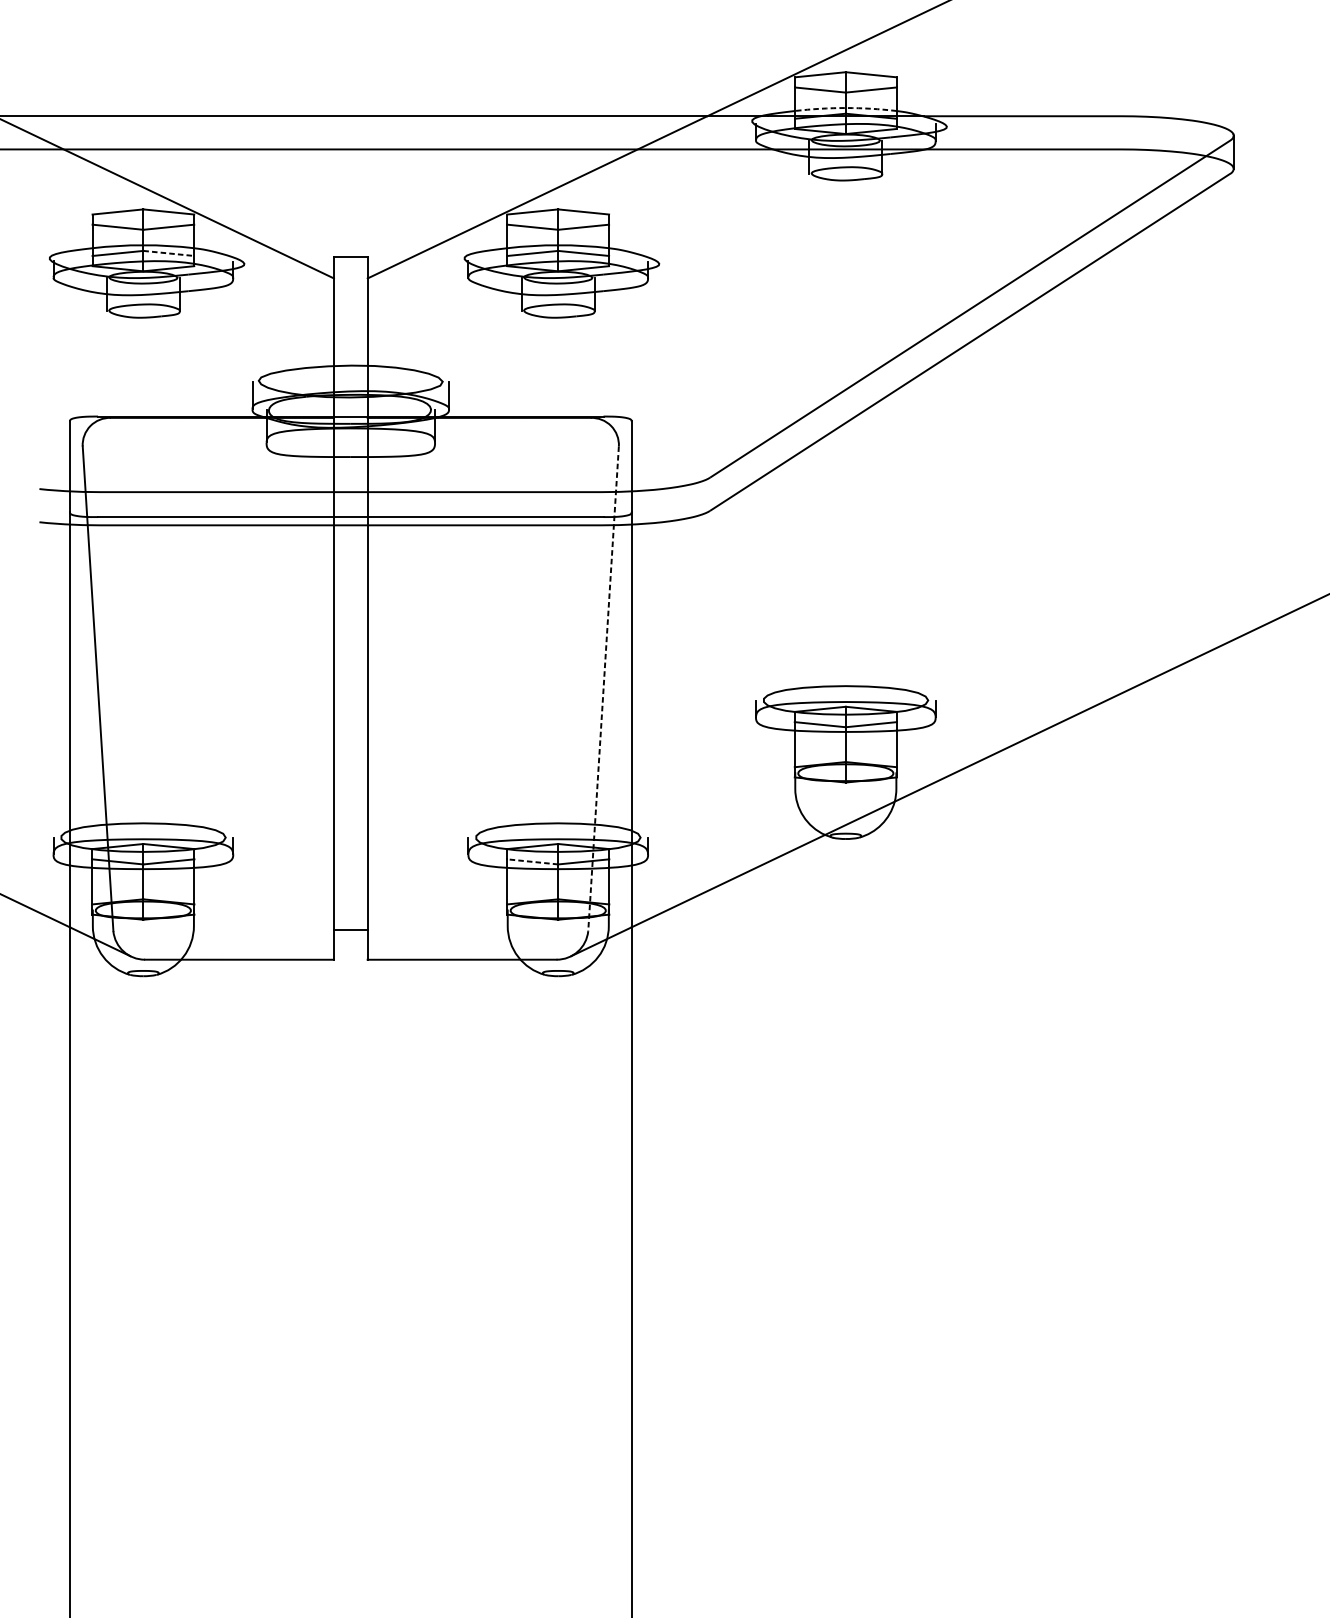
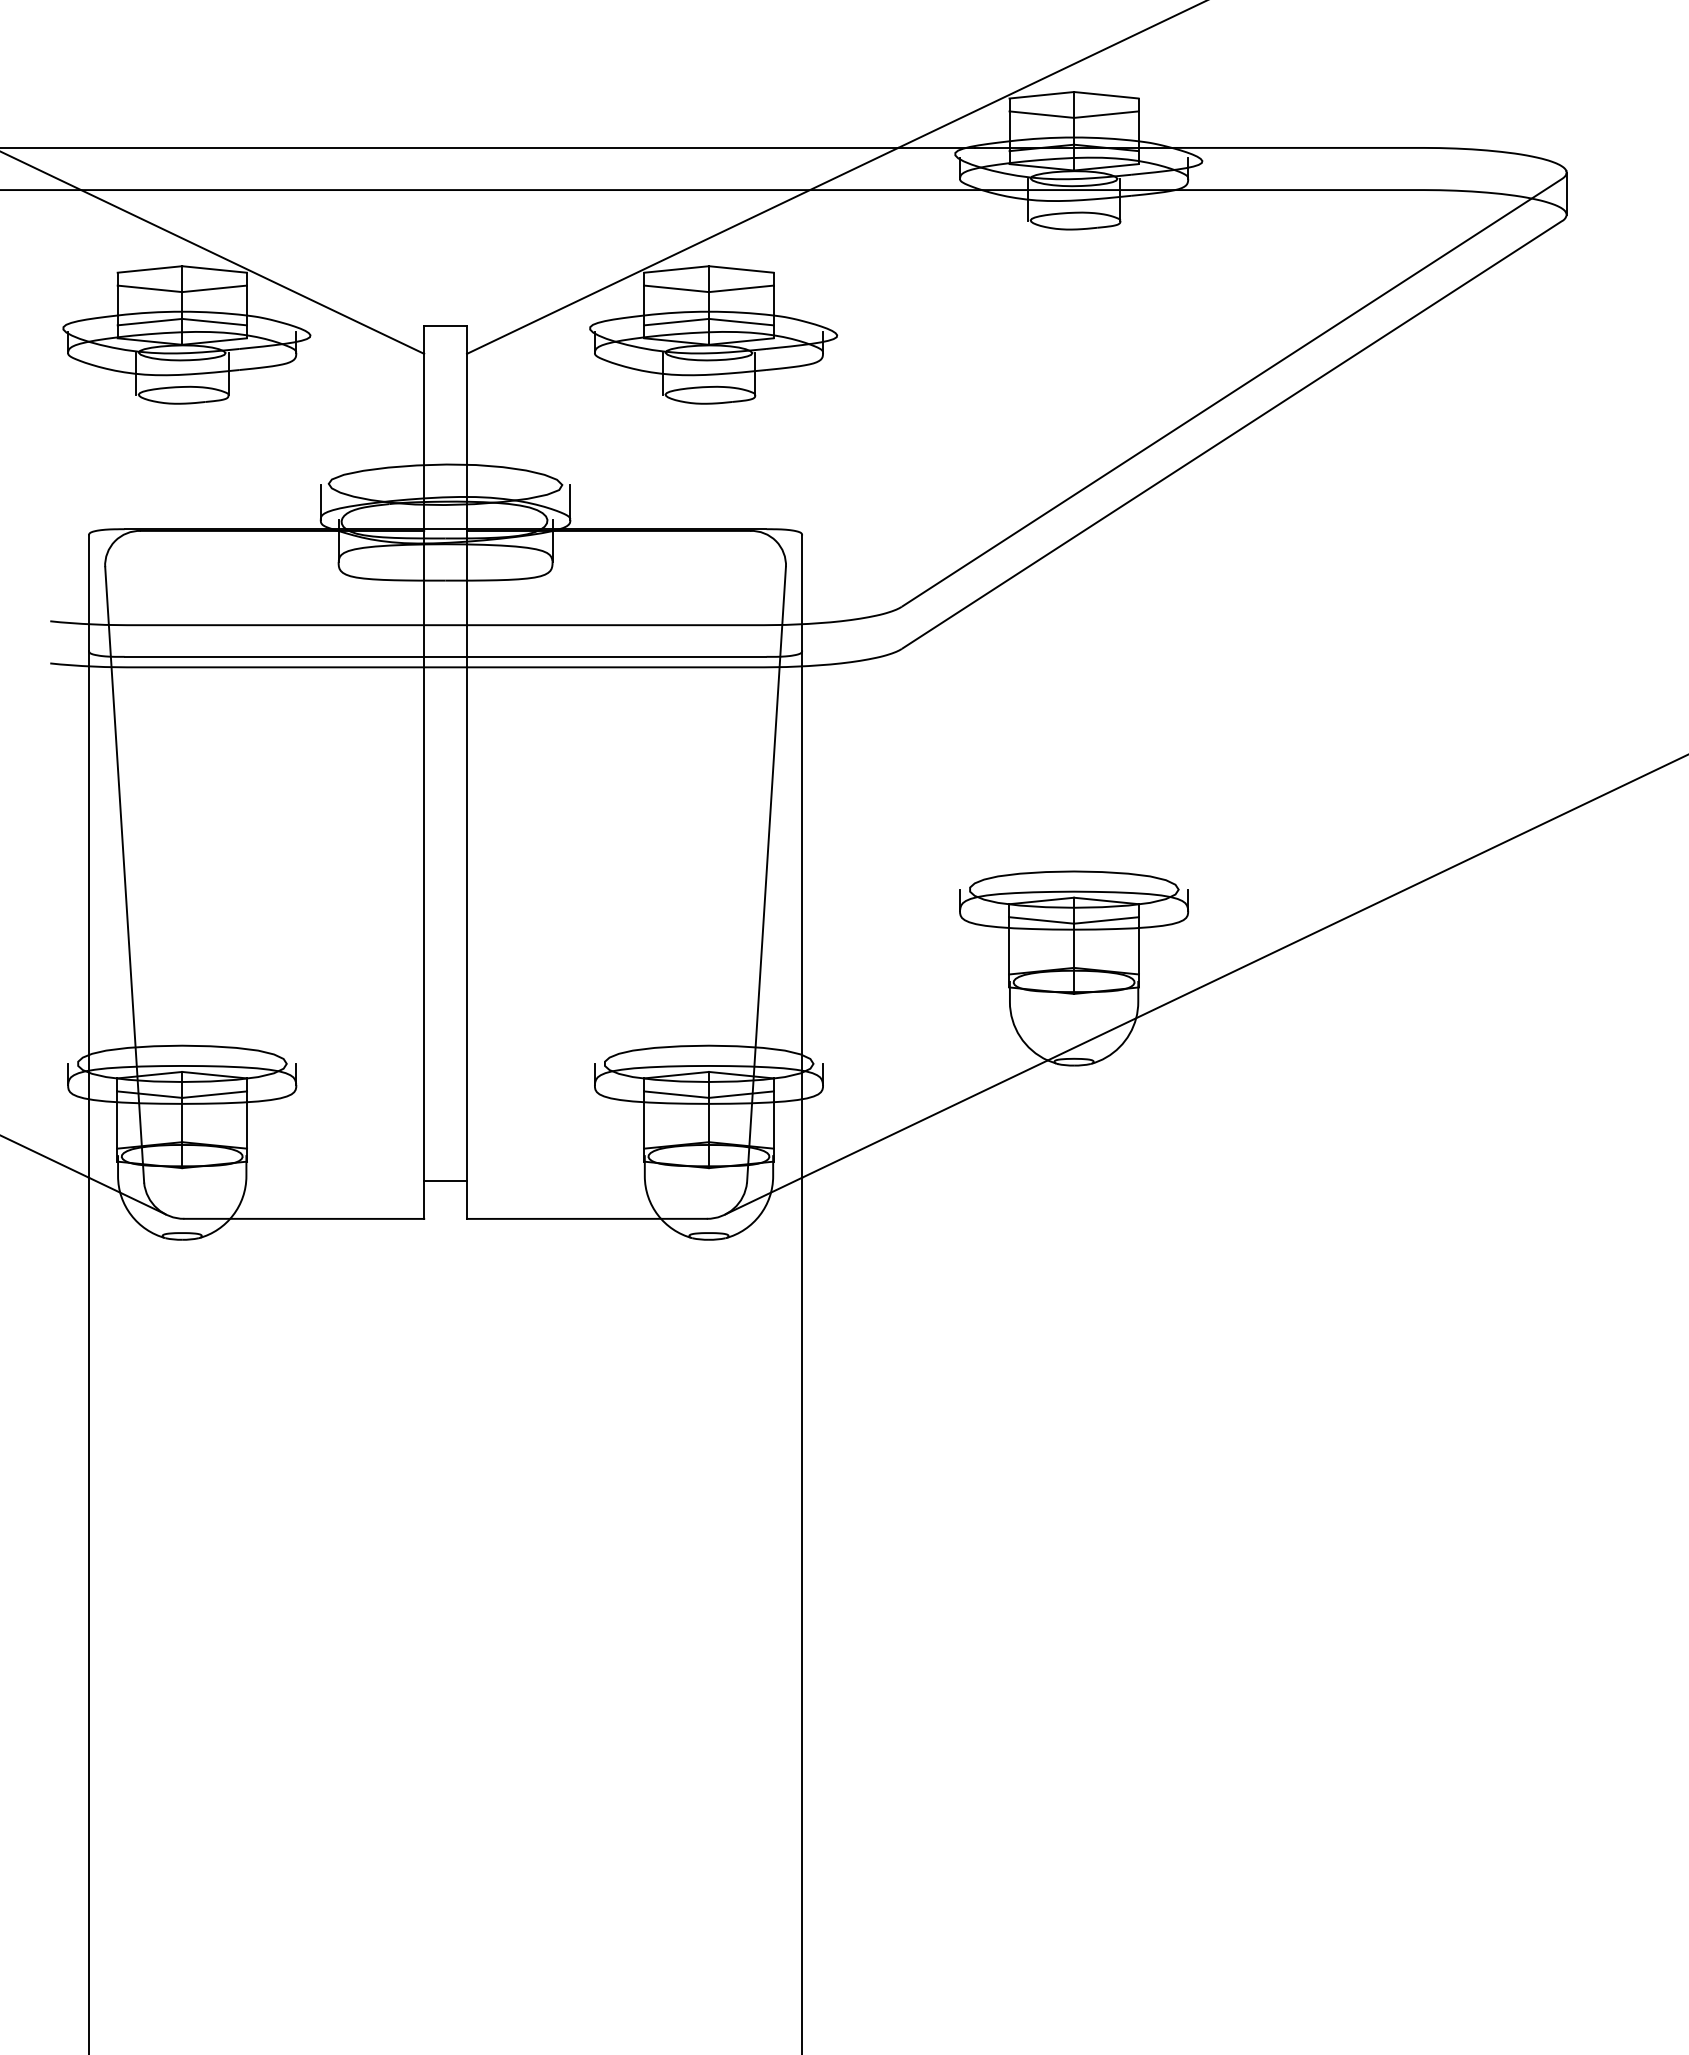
arc: (846, 108) -> (1074, 137), dashed -> solid
line: (169, 253) -> (215, 322), dashed -> solid
line: (603, 689) -> (766, 875), dashed -> solid
line: (532, 861) -> (676, 1094), dashed -> solid

